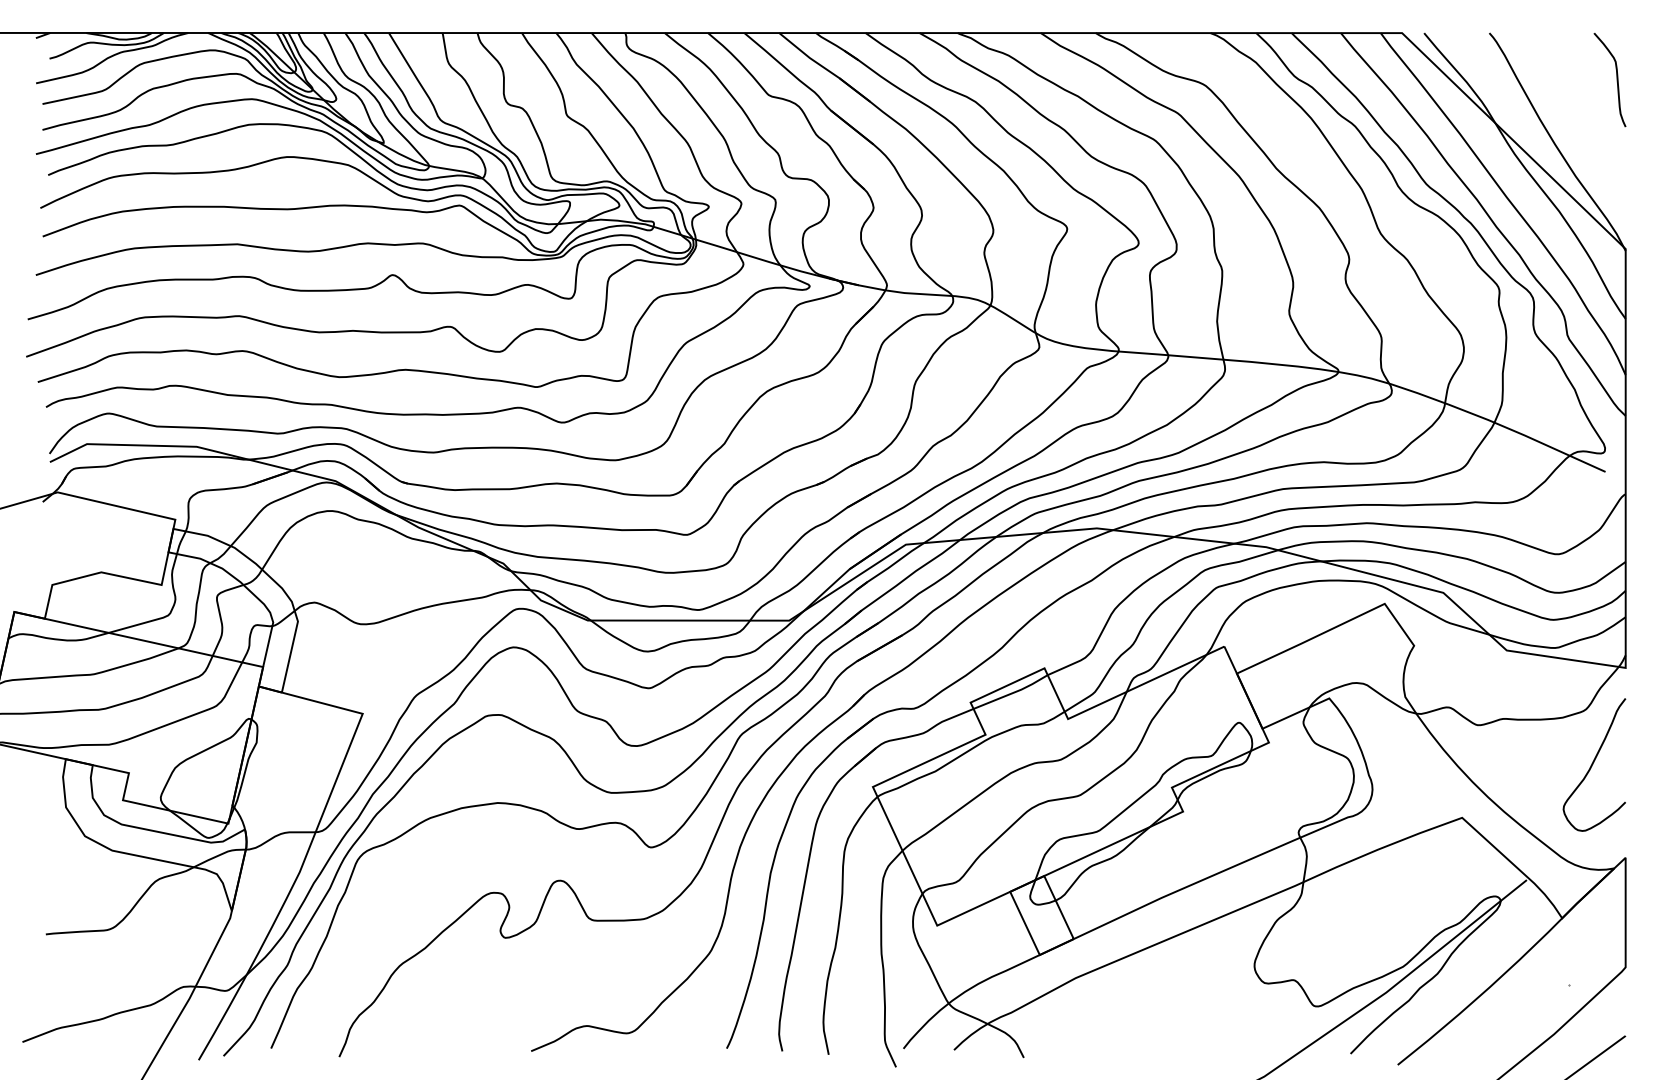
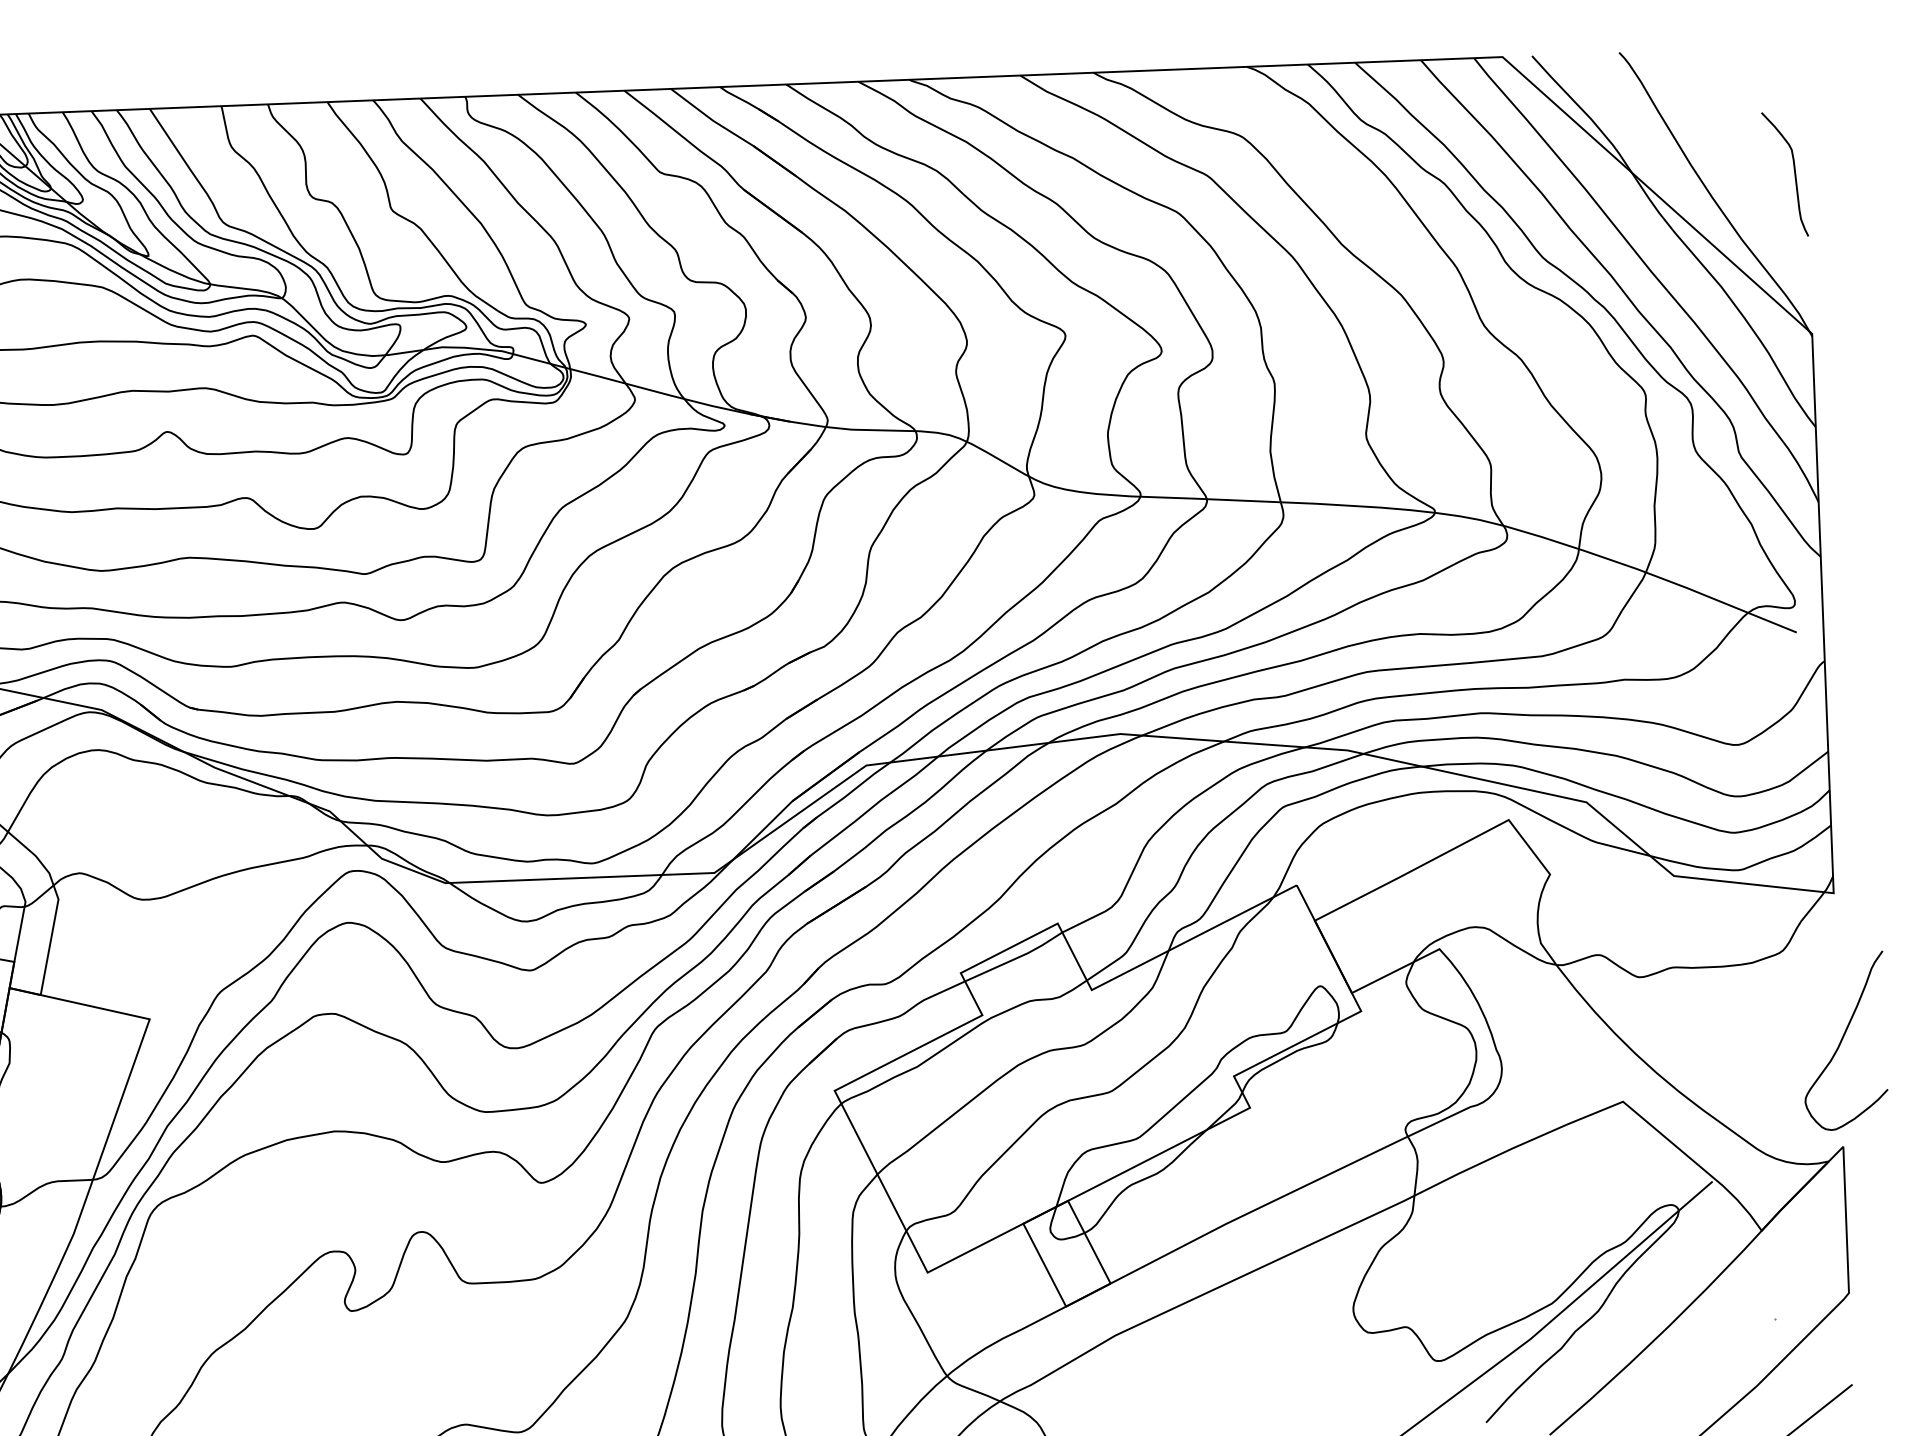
curve: (1616, 80) -> (1793, 174), moved
curve: (1593, 764) -> (1843, 1040), moved

